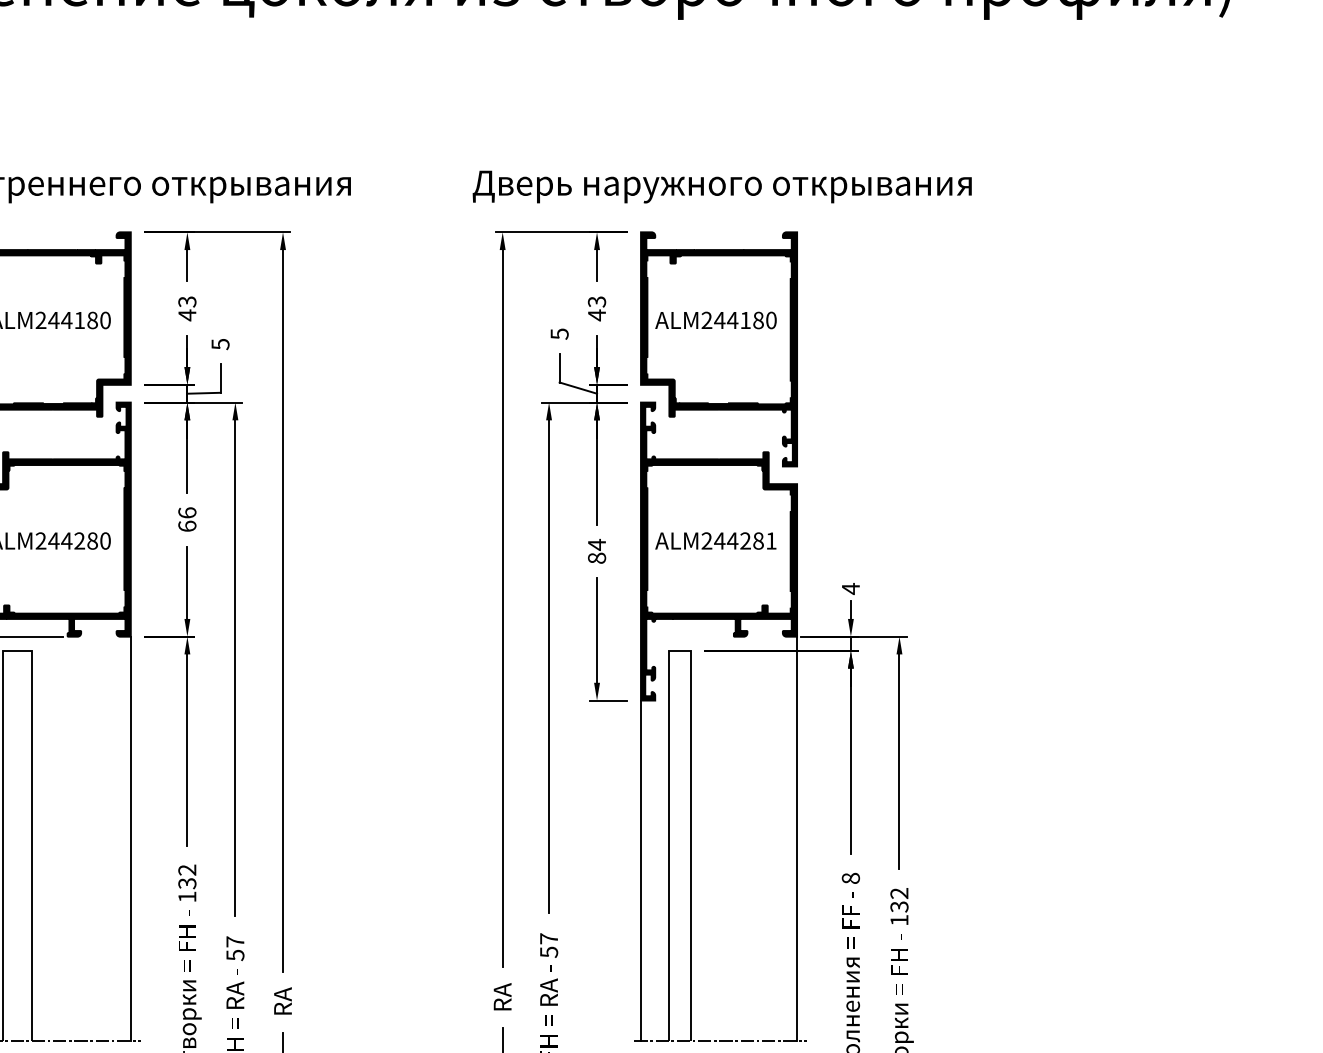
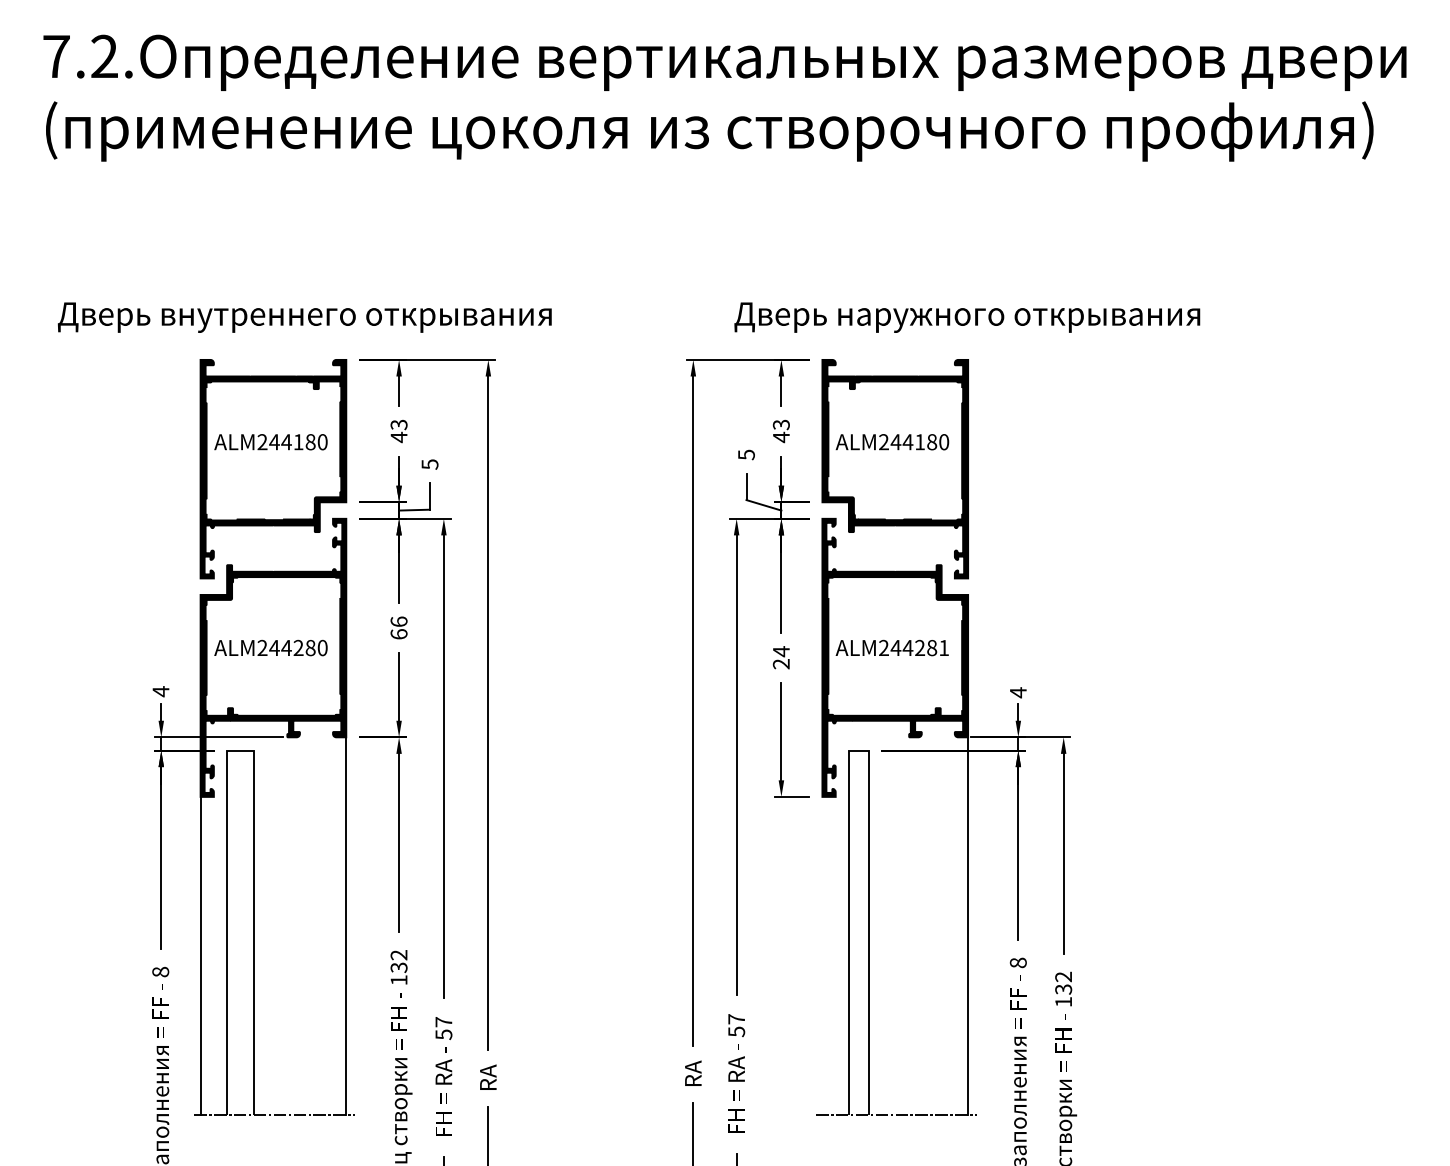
text: (722, 186) -> (967, 317), moved
text: (597, 558) -> (781, 664), 84 -> 24
line: (641, 870) -> (822, 955), removed

